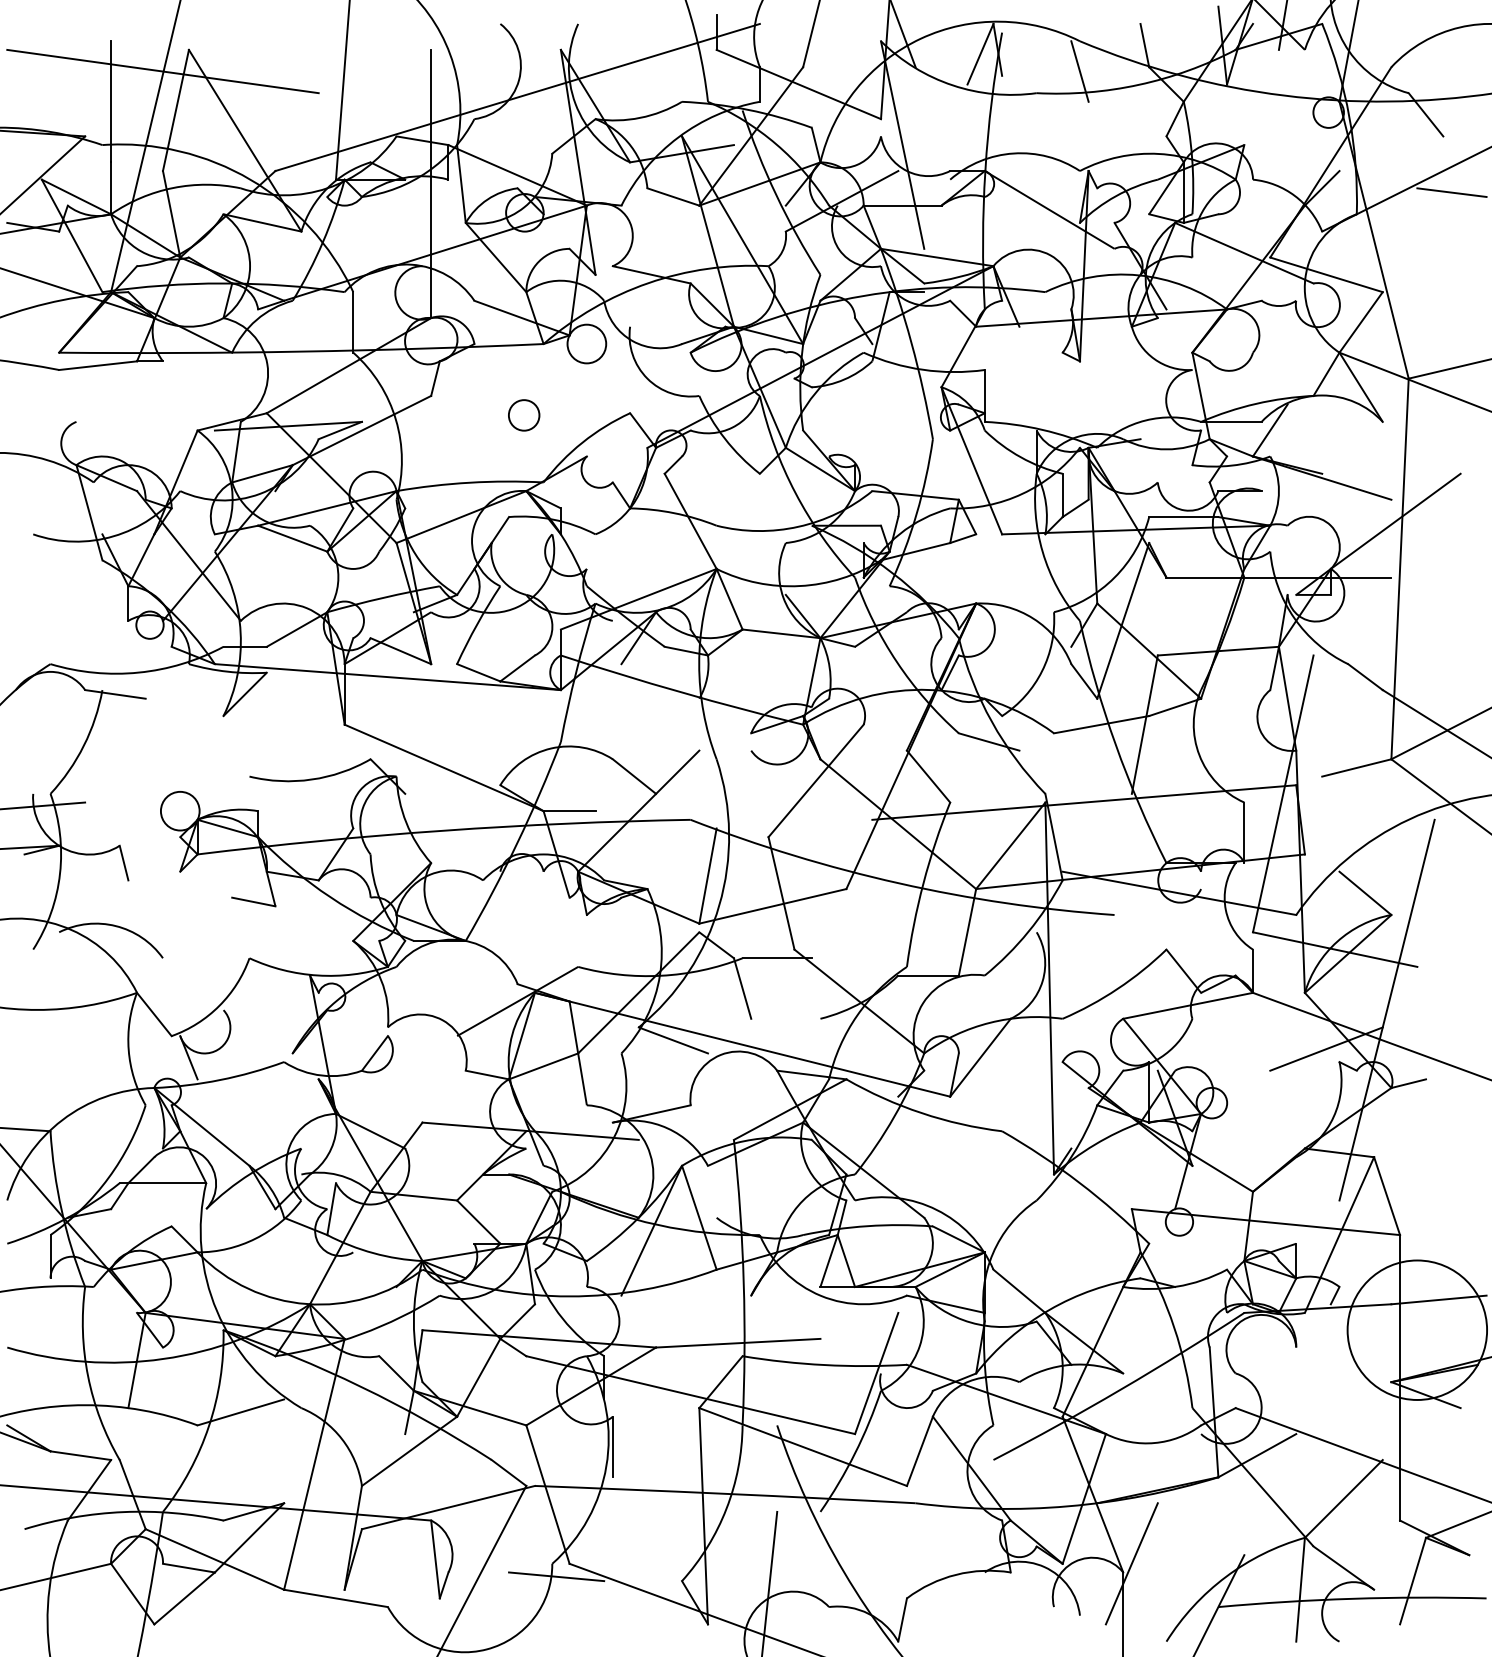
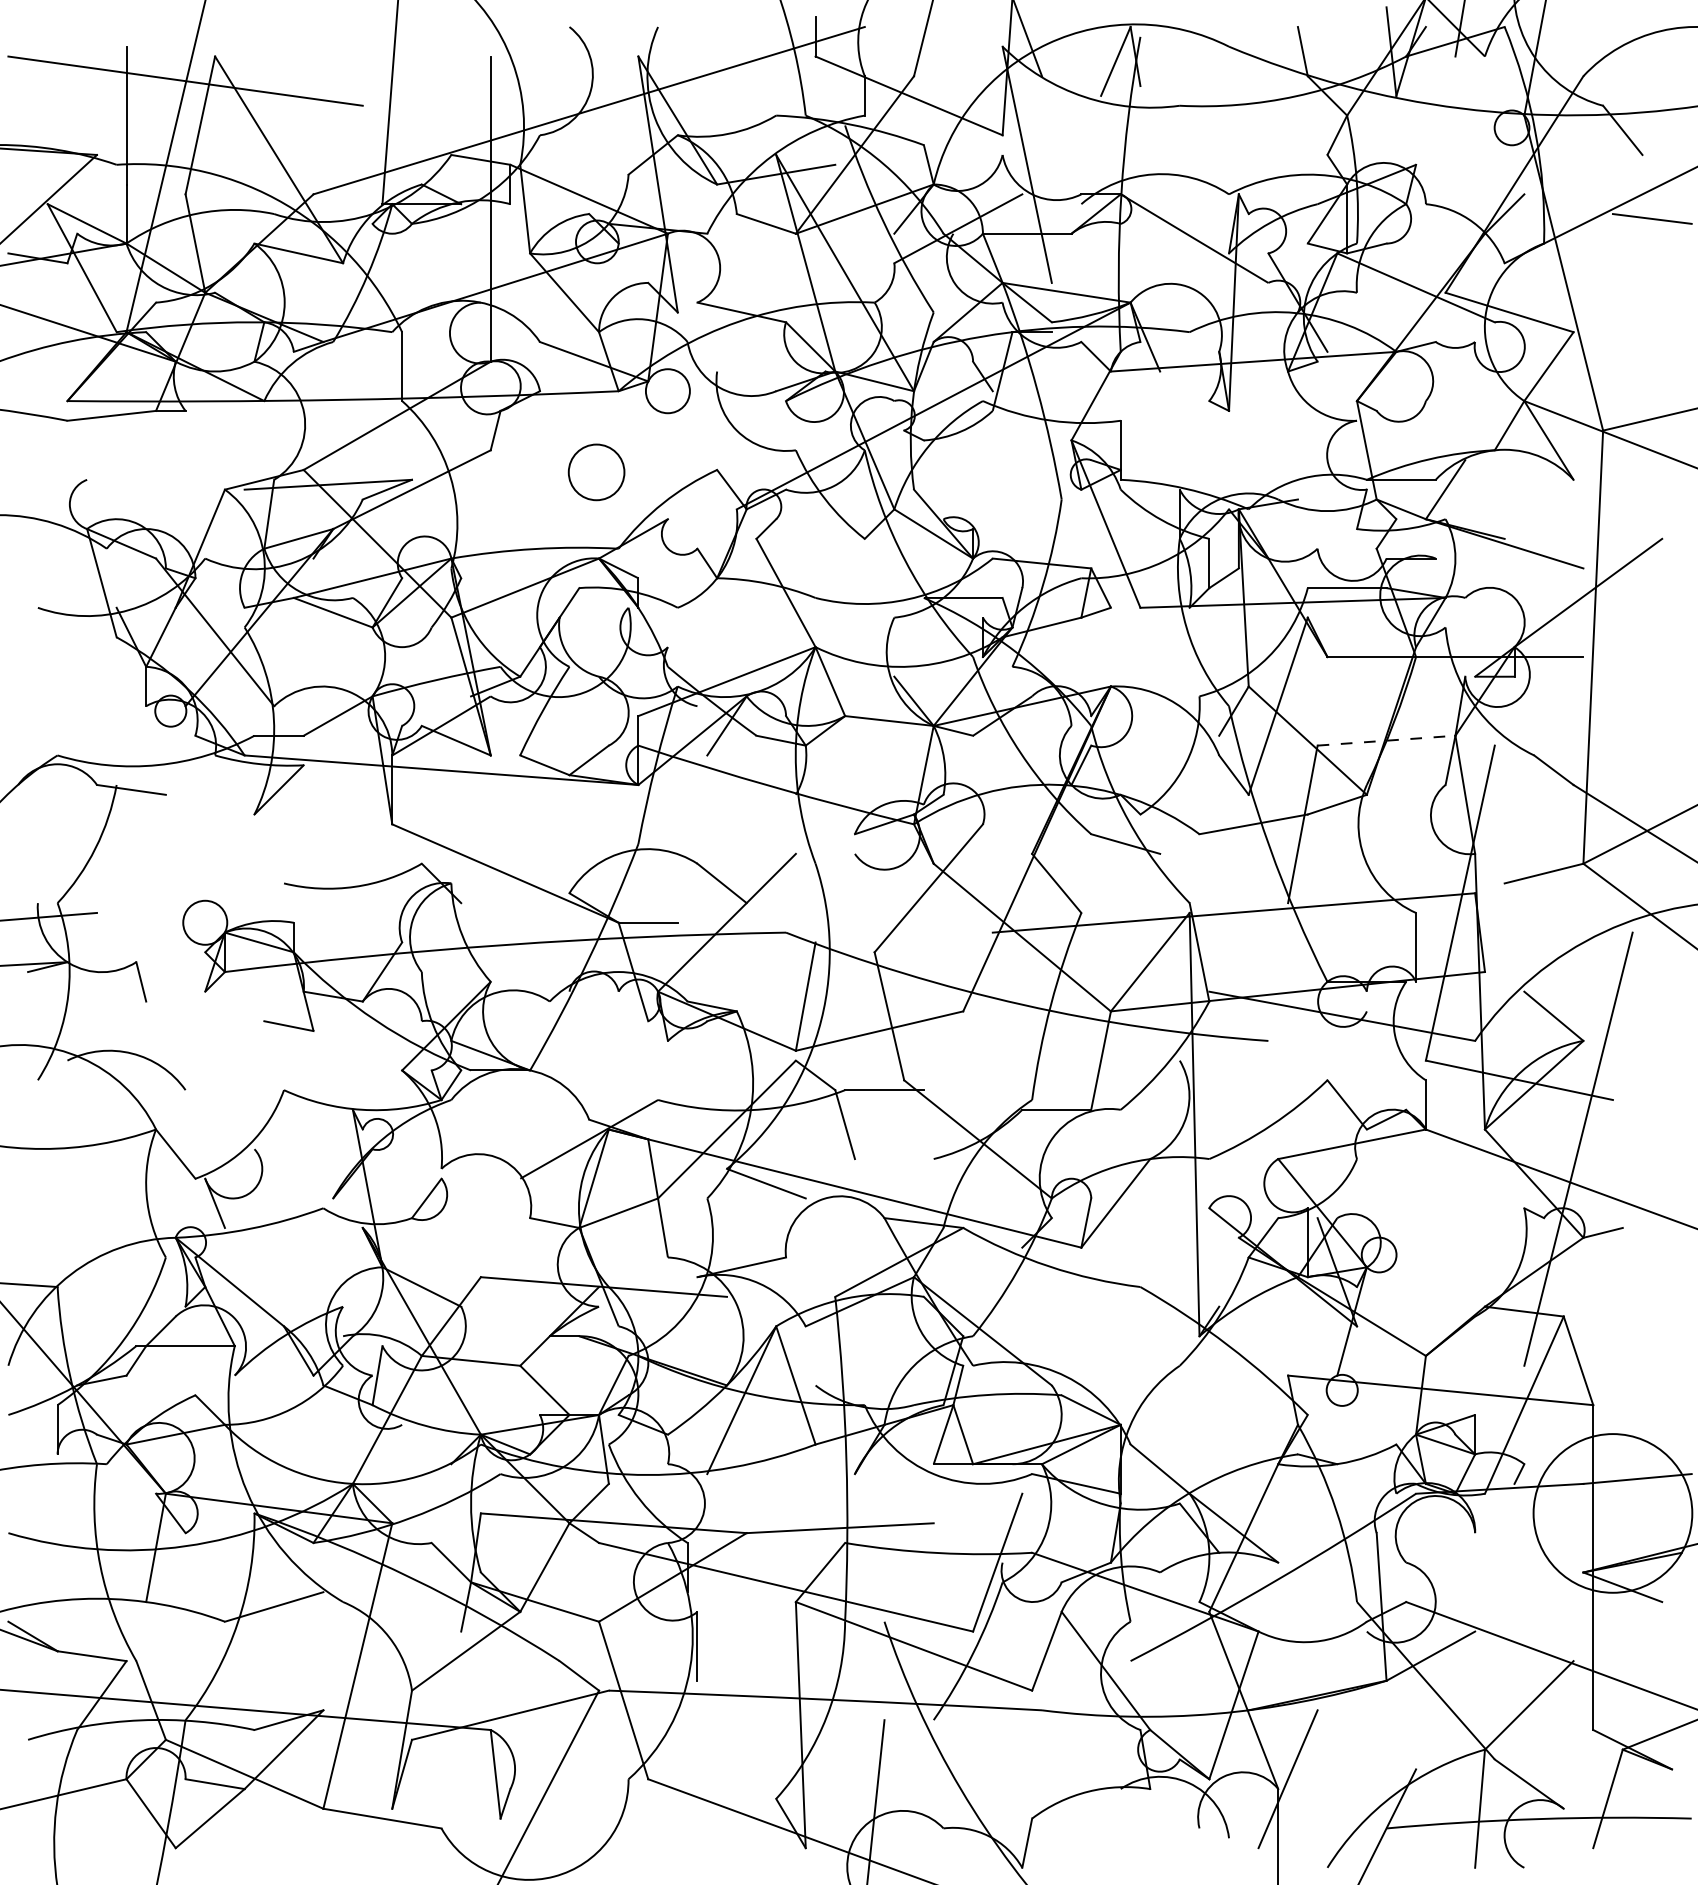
line: (1079, 70) -> (1228, 80), removed
circle: (524, 415) -> (596, 472), size x1.6
line: (1219, 650) -> (1387, 740), solid -> dashed
line: (1326, 1049) -> (1509, 1193), removed
line: (556, 1576) -> (633, 1793), removed

